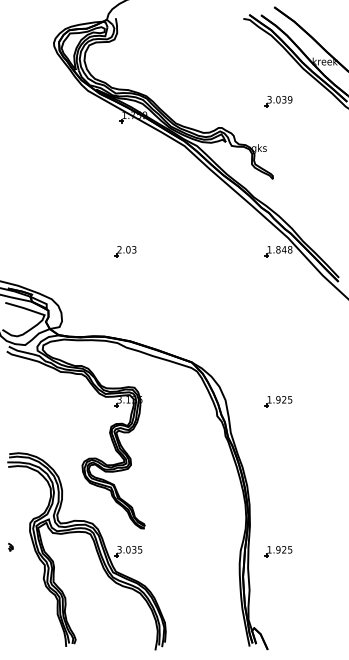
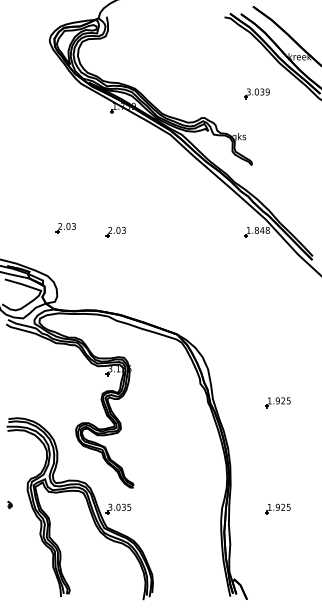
part: (71, 247) -> (65, 228), added
part: (277, 401) -> (277, 402), moved
part: (277, 551) -> (277, 508), moved

